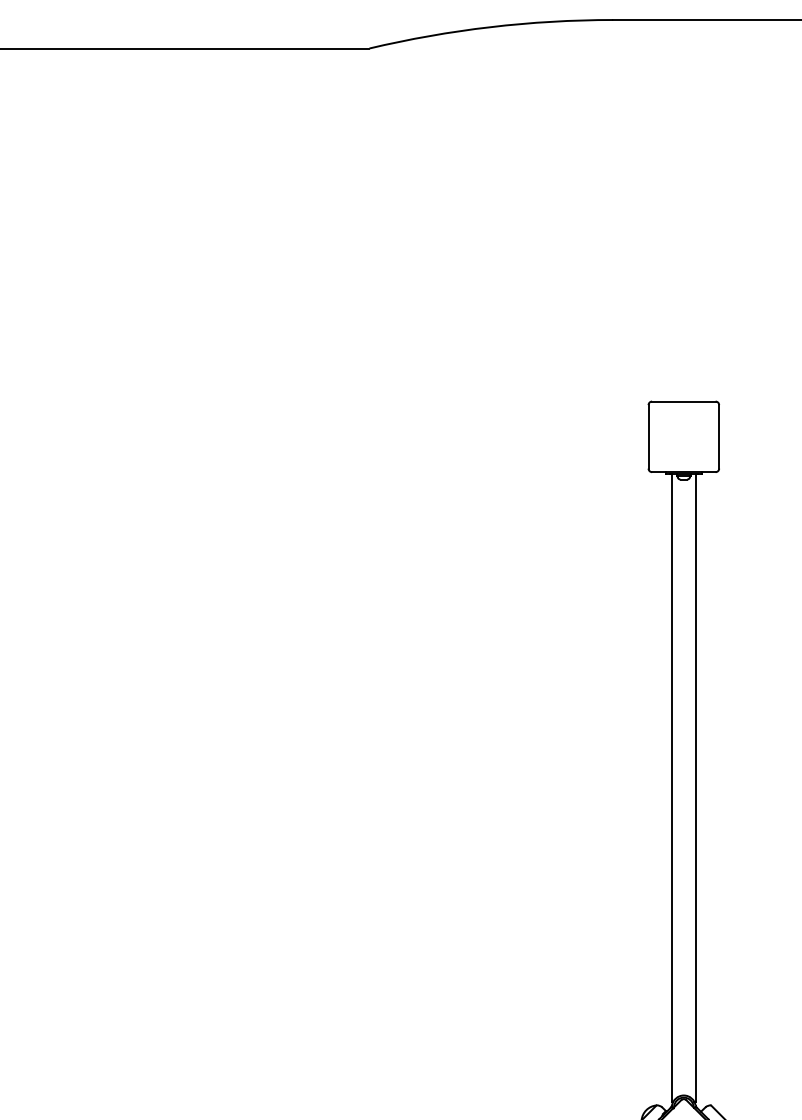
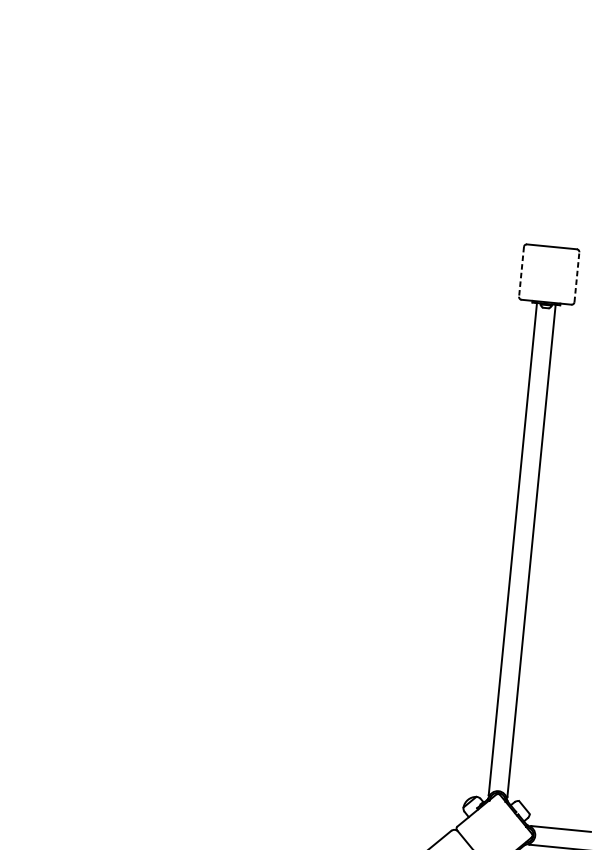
line: (648, 436) -> (521, 271), solid -> dashed
line: (719, 436) -> (577, 276), solid -> dashed

